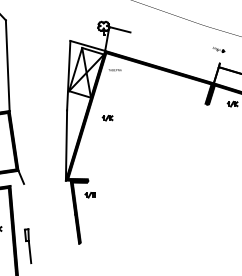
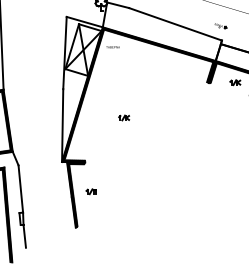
line: (174, 47) -> (174, 23), added
part: (107, 117) -> (123, 117), moved
part: (89, 195) -> (90, 192), moved
line: (26, 206) -> (21, 188), added

